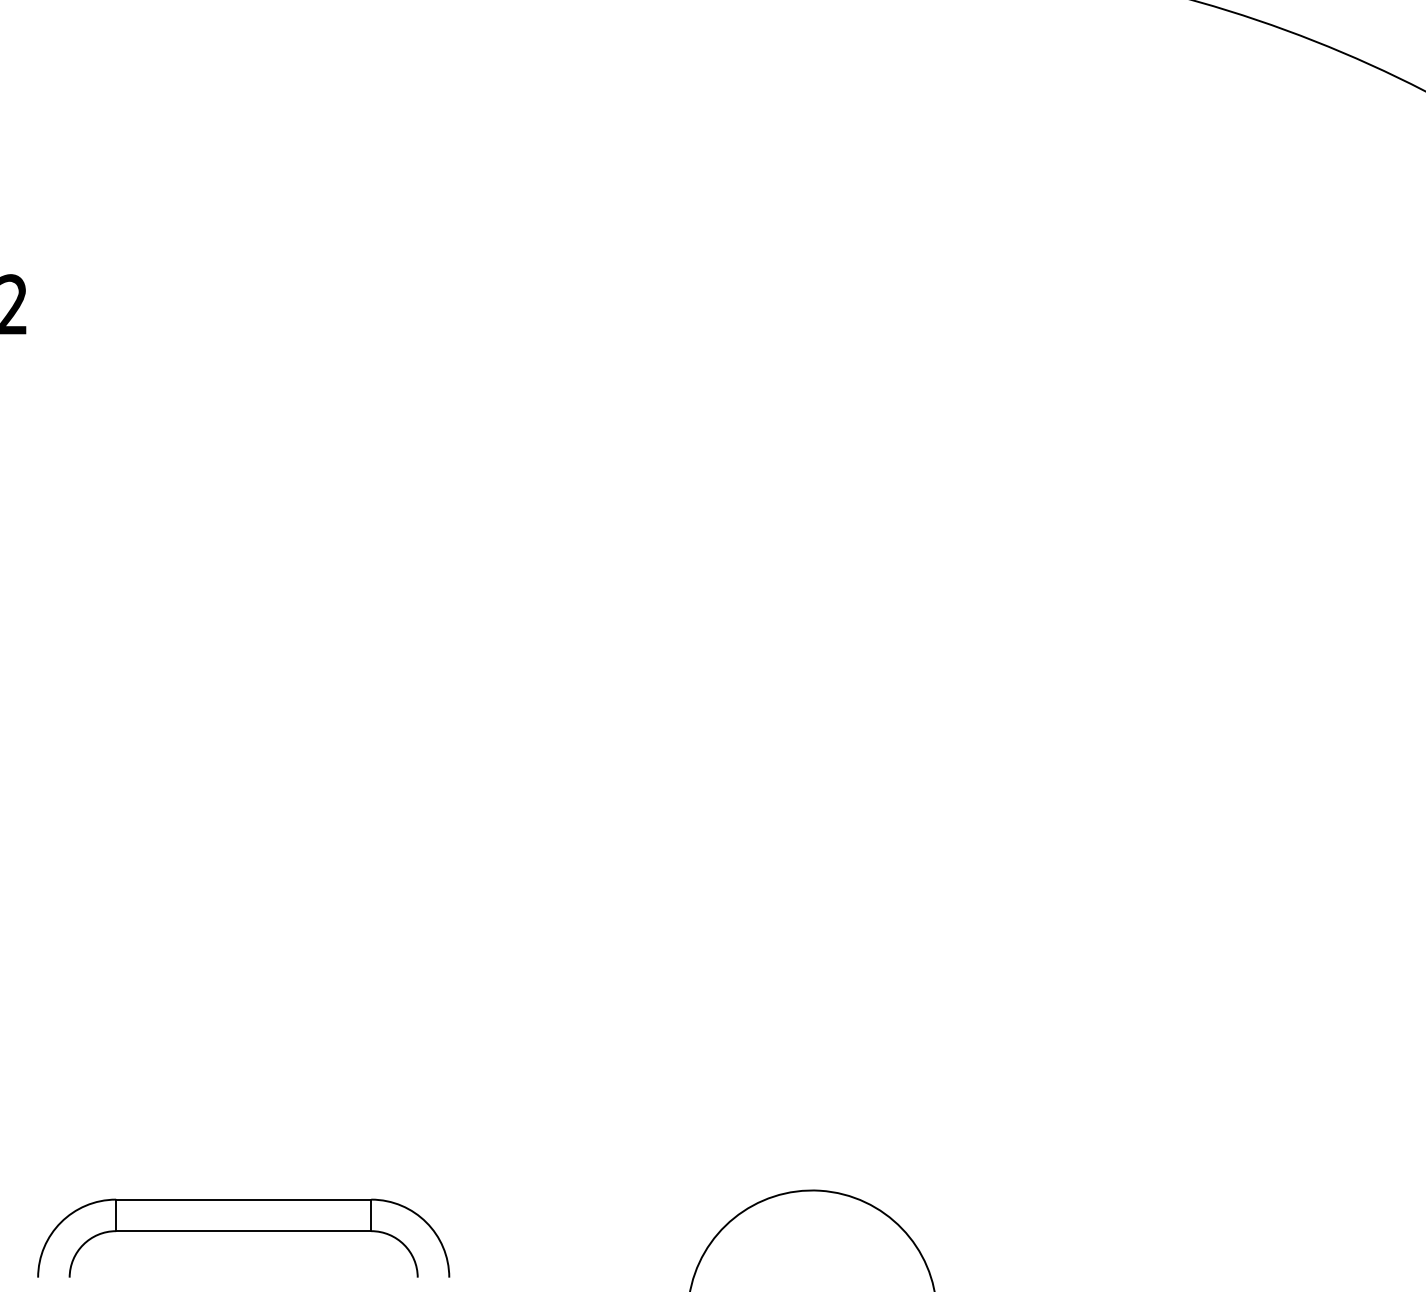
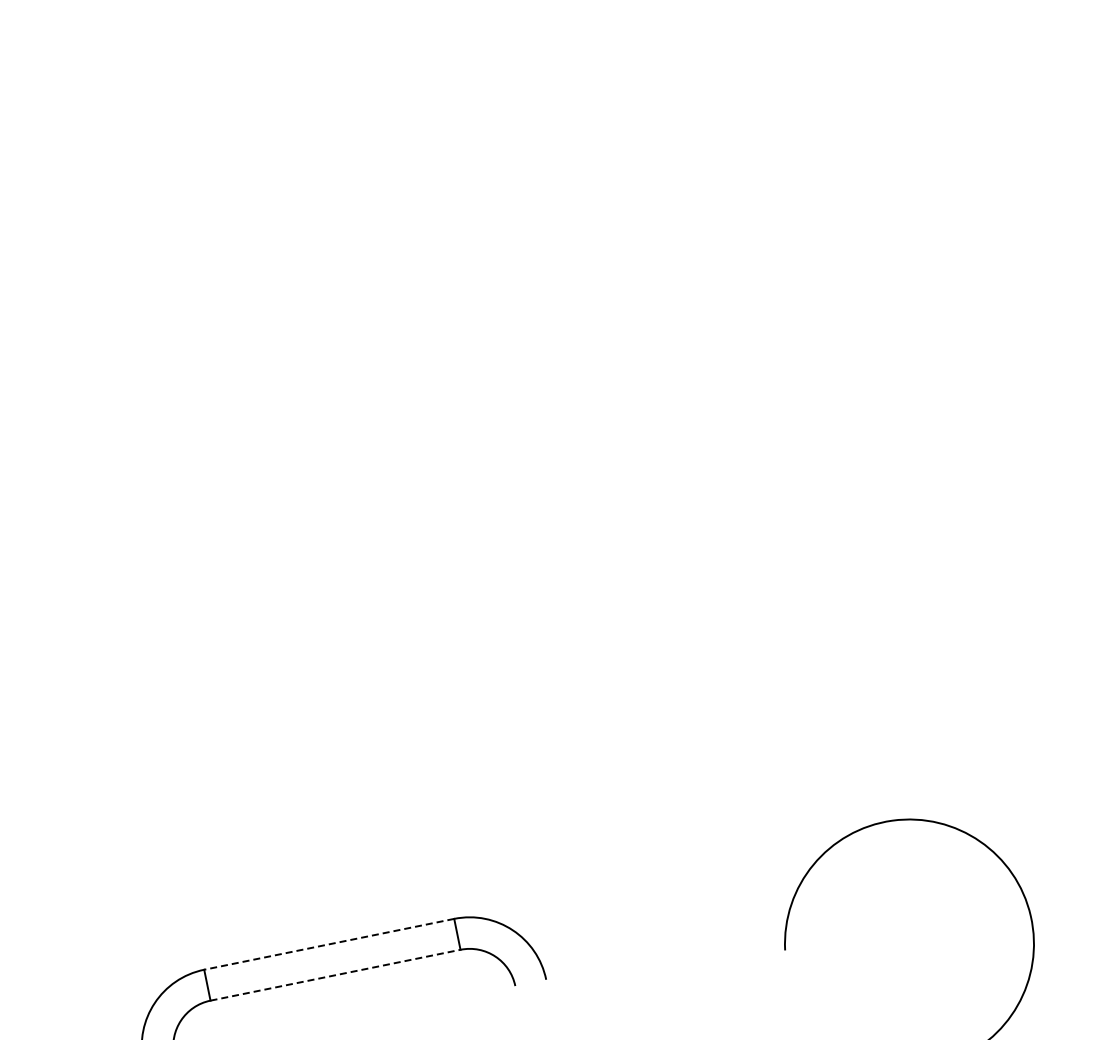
line: (243, 1199) -> (329, 944), solid -> dashed
line: (243, 1231) -> (335, 975), solid -> dashed

